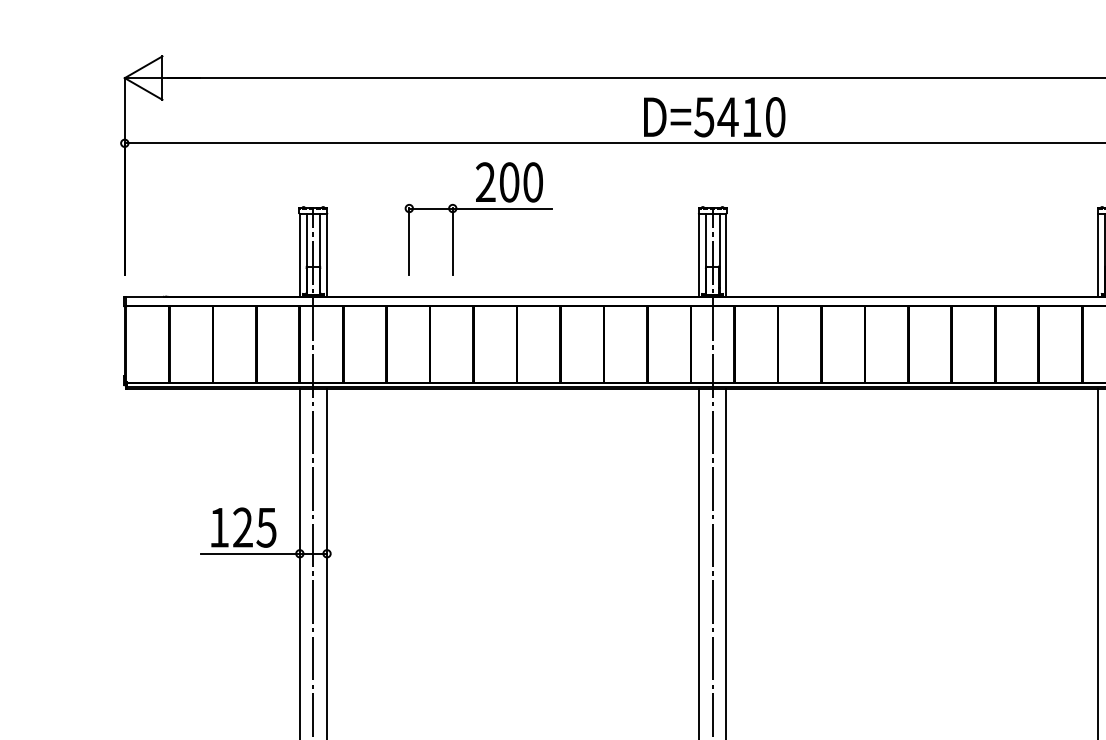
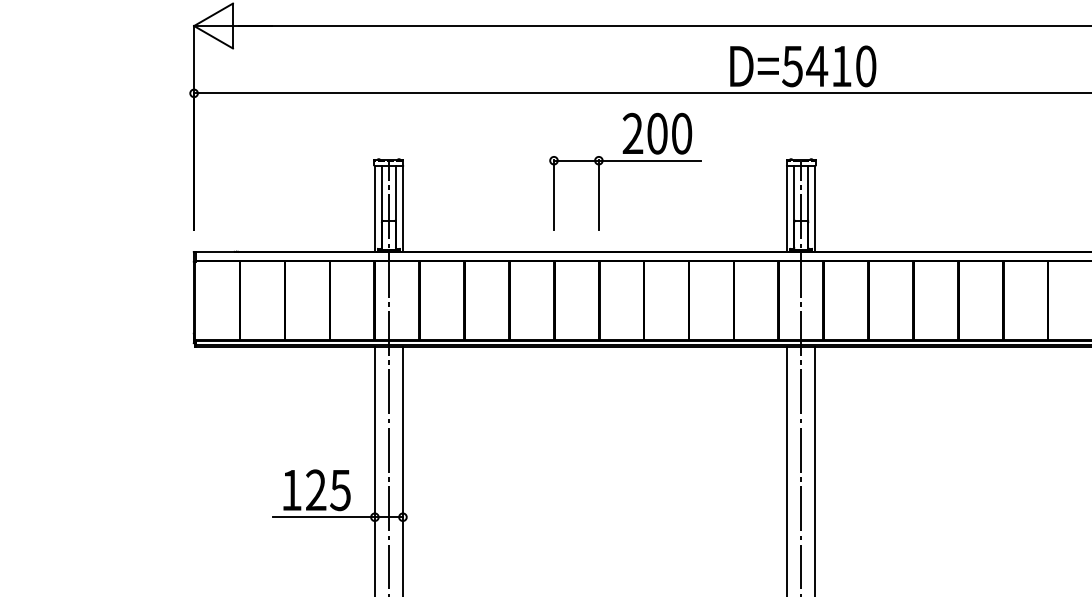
part: (478, 209) -> (625, 161), moved

